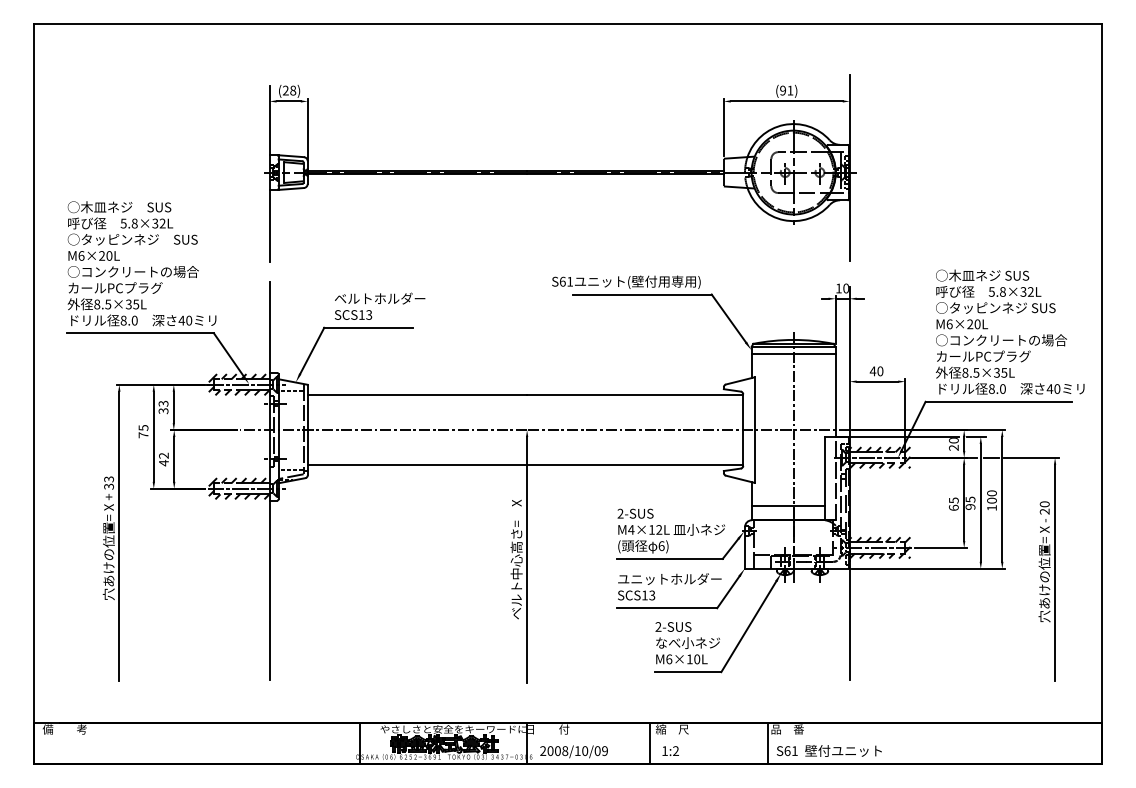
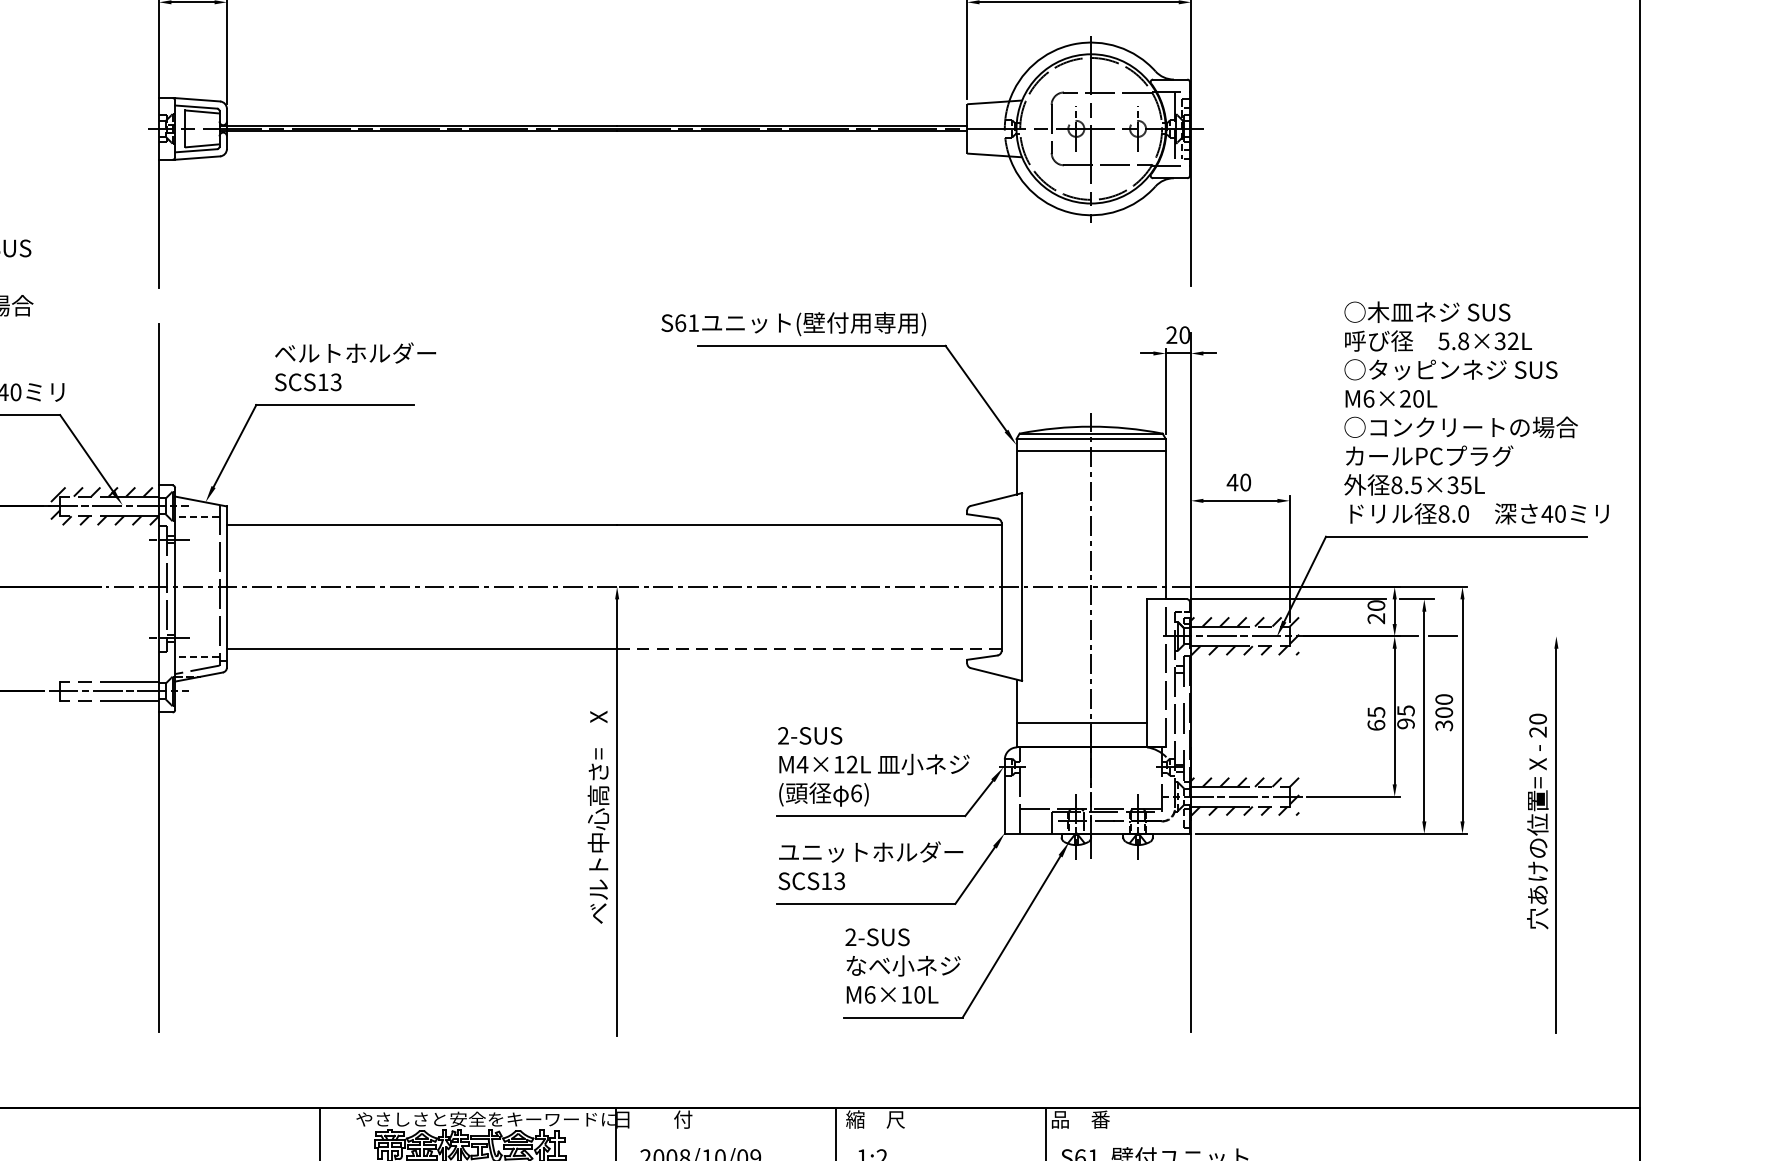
text: (838, 288) -> (1171, 335), 10 -> 20
line: (1031, 457) -> (1514, 635), removed
line: (634, 464) -> (808, 648), solid -> dashed
hatch: (238, 488) -> (103, 690), removed
text: (991, 508) -> (1443, 726), 100 -> 300

